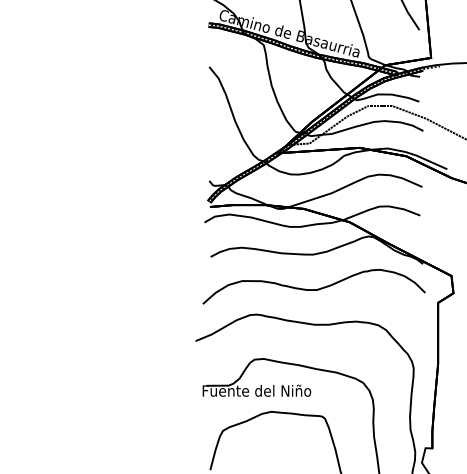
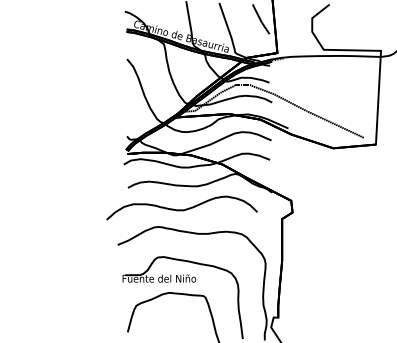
curve: (313, 288) -> (181, 209), moved

